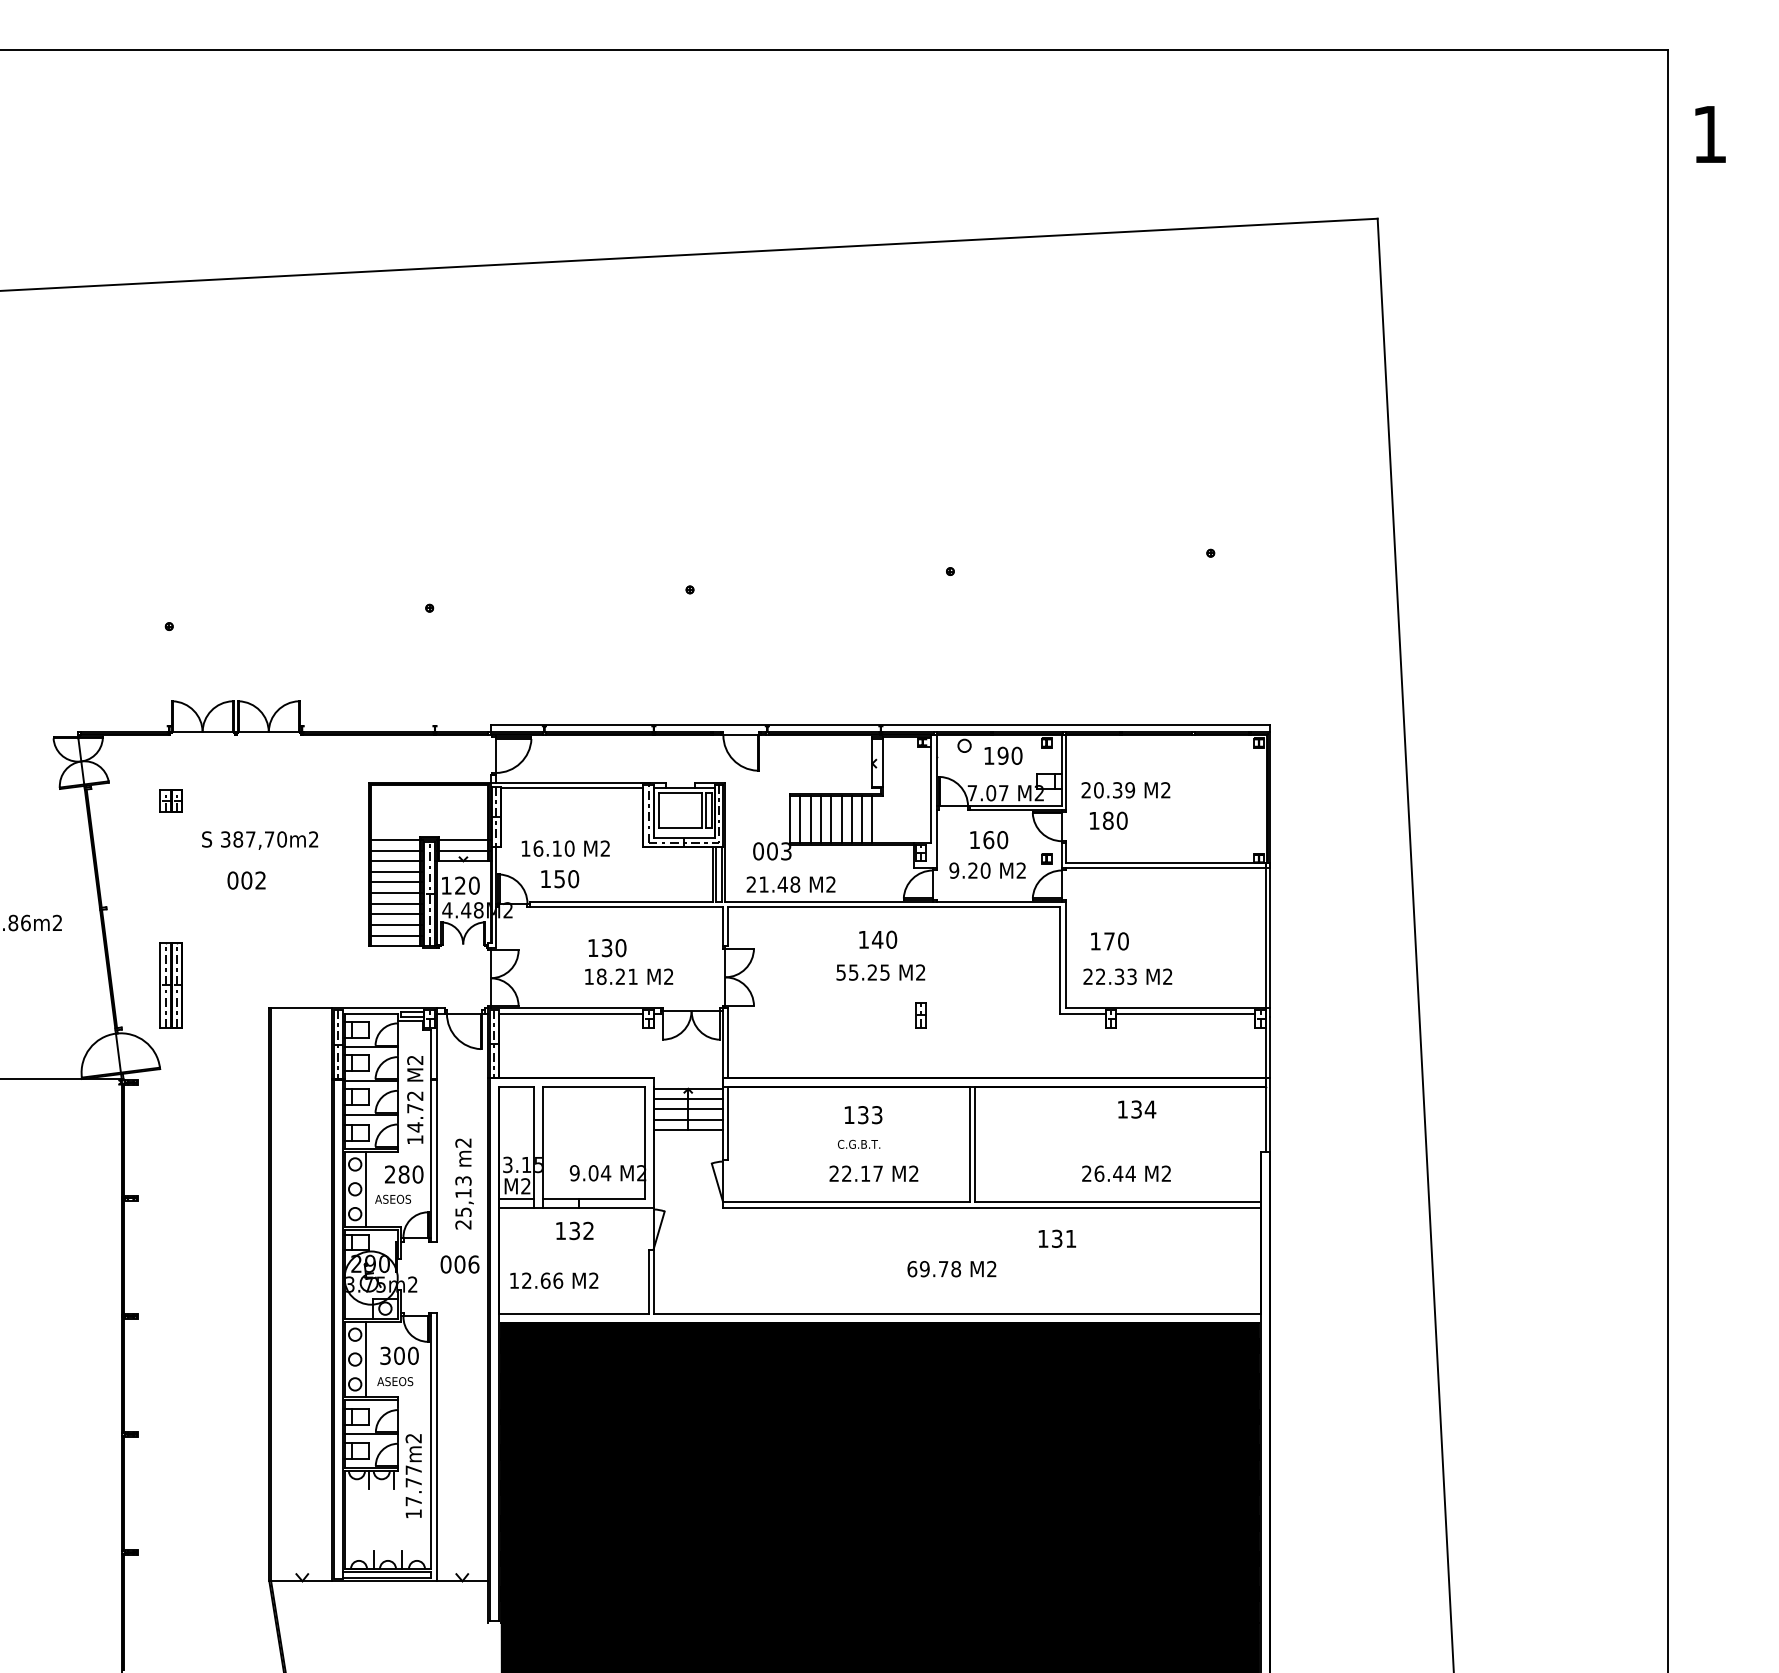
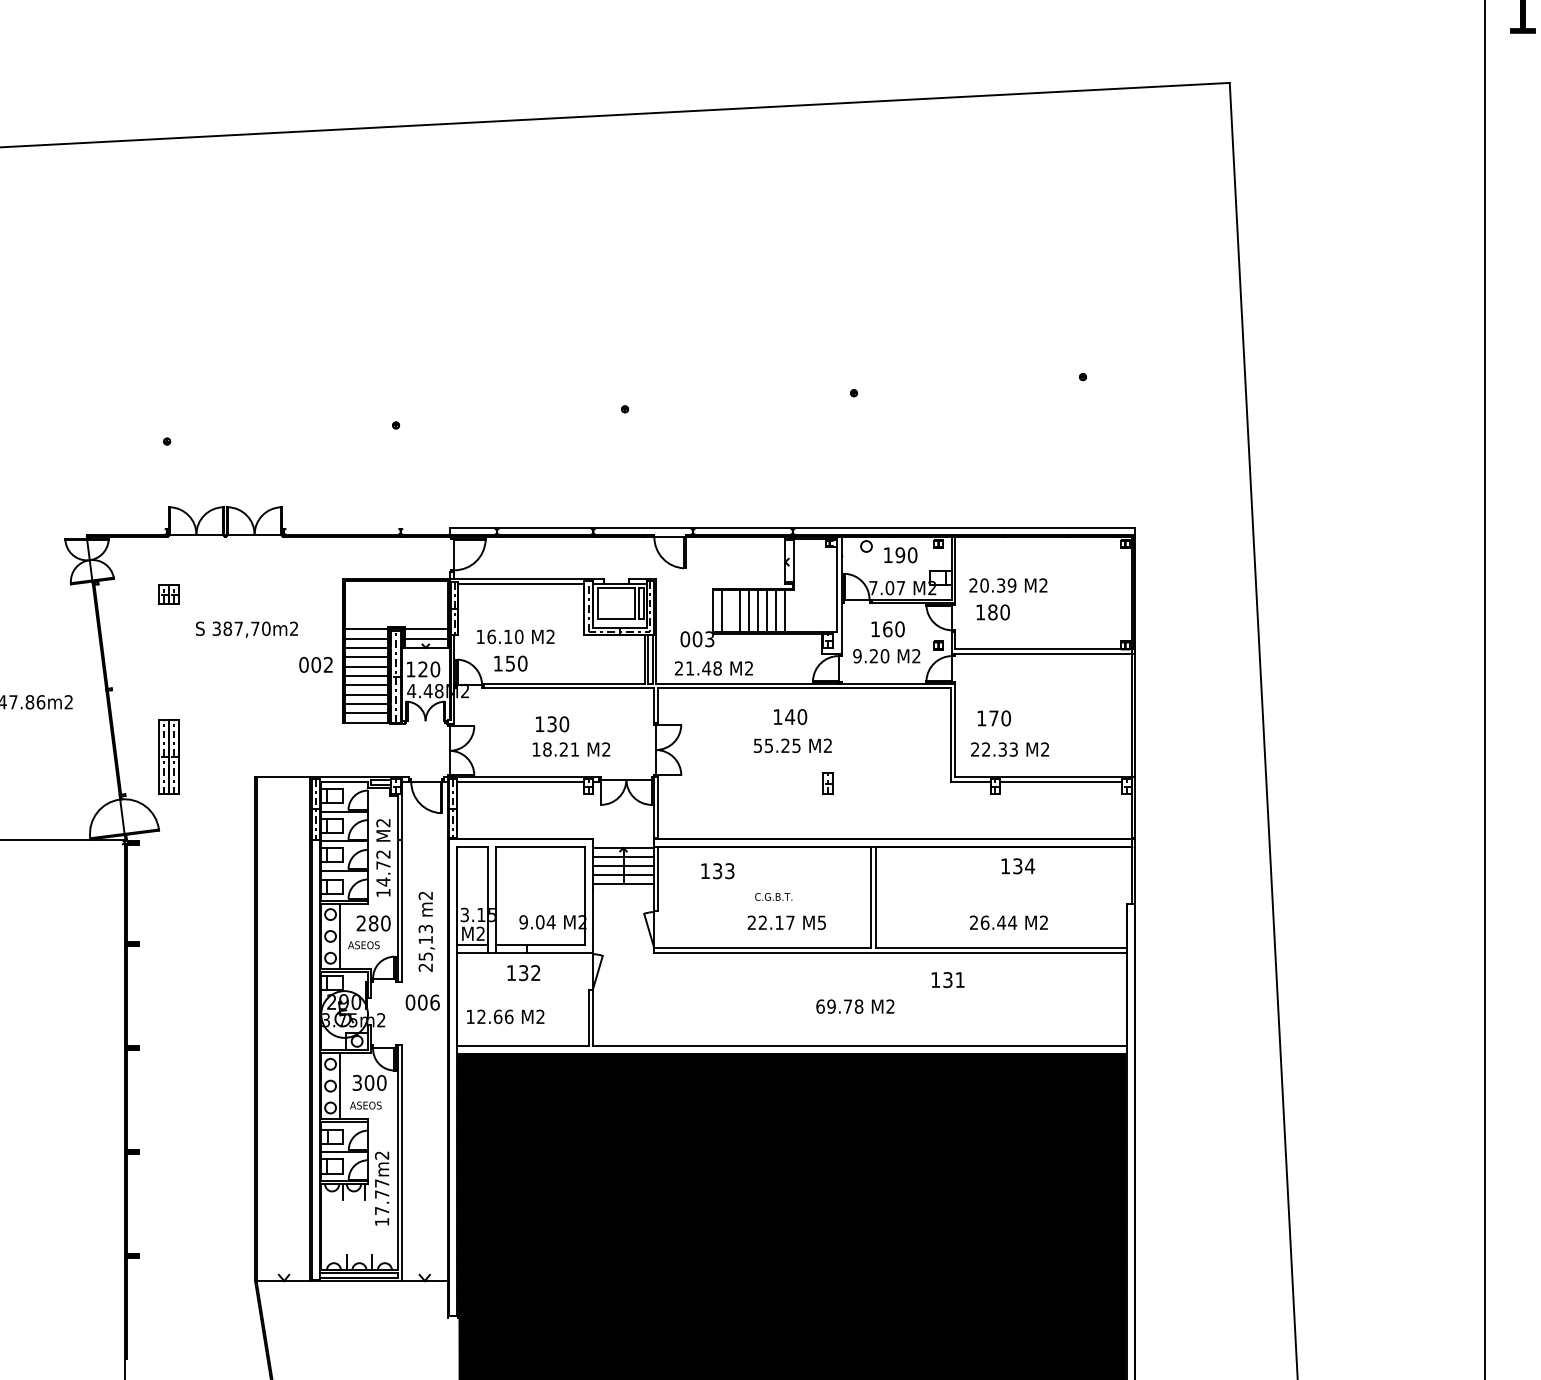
line: (810, 819) -> (730, 611), removed
text: (246, 880) -> (315, 664), moved
text: (863, 1115) -> (717, 871), moved
text: (913, 1173) -> (821, 922), M2 -> M5

